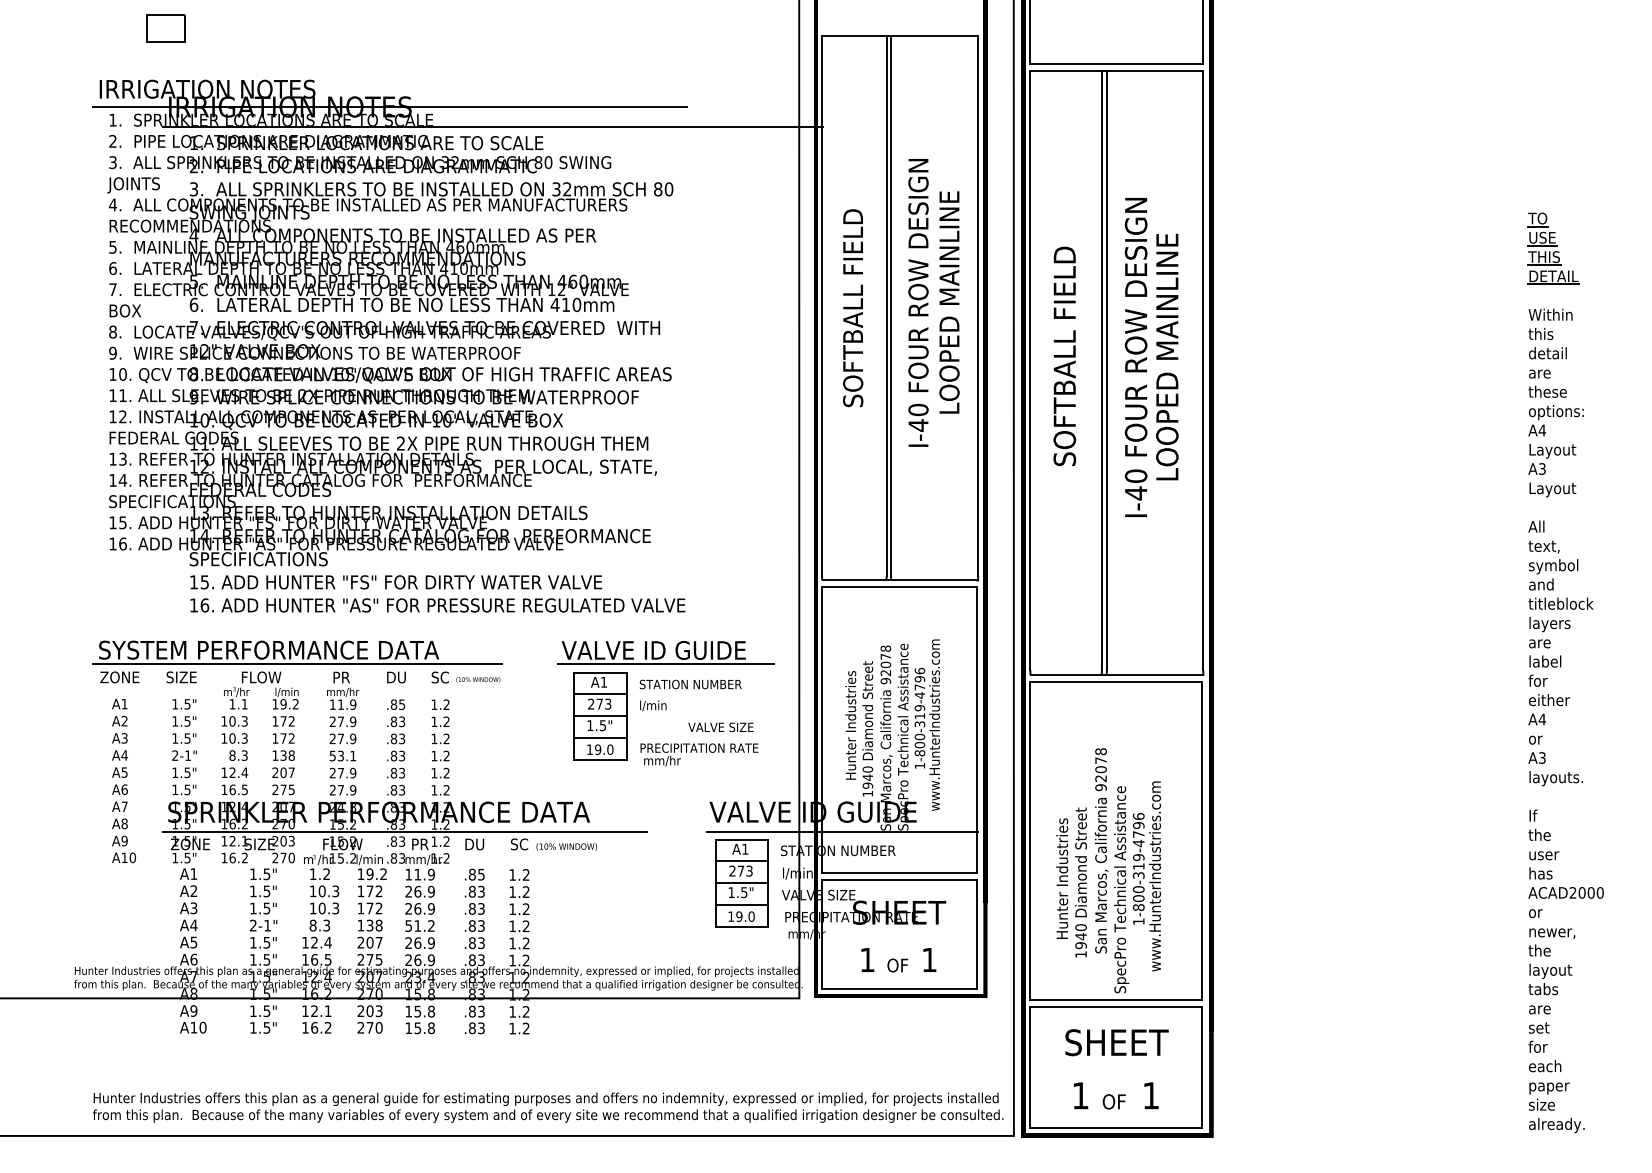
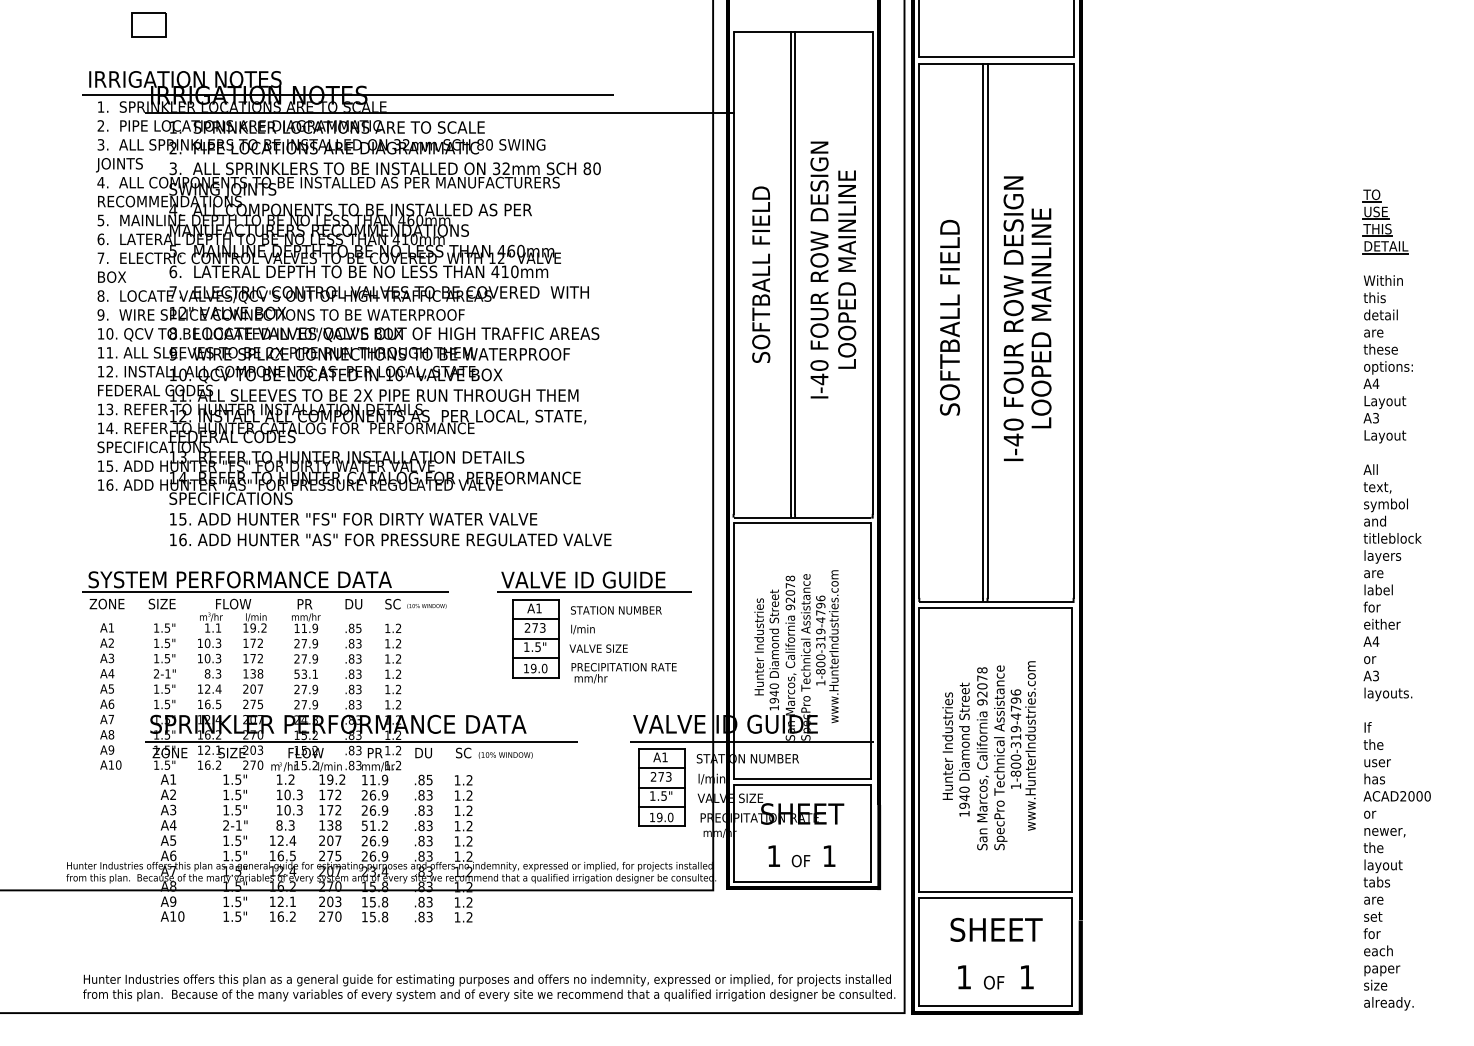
text: (720, 727) -> (598, 648), moved
text: (1071, 882) -> (955, 749), moved
text: (1137, 887) -> (1014, 755), moved

